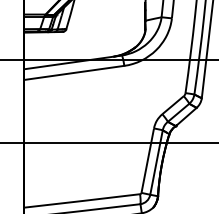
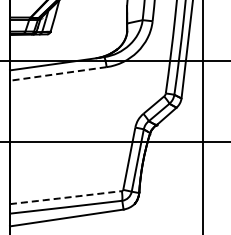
line: (74, 72) -> (58, 73), solid -> dashed
arc: (81, 200) -> (65, 197), solid -> dashed

